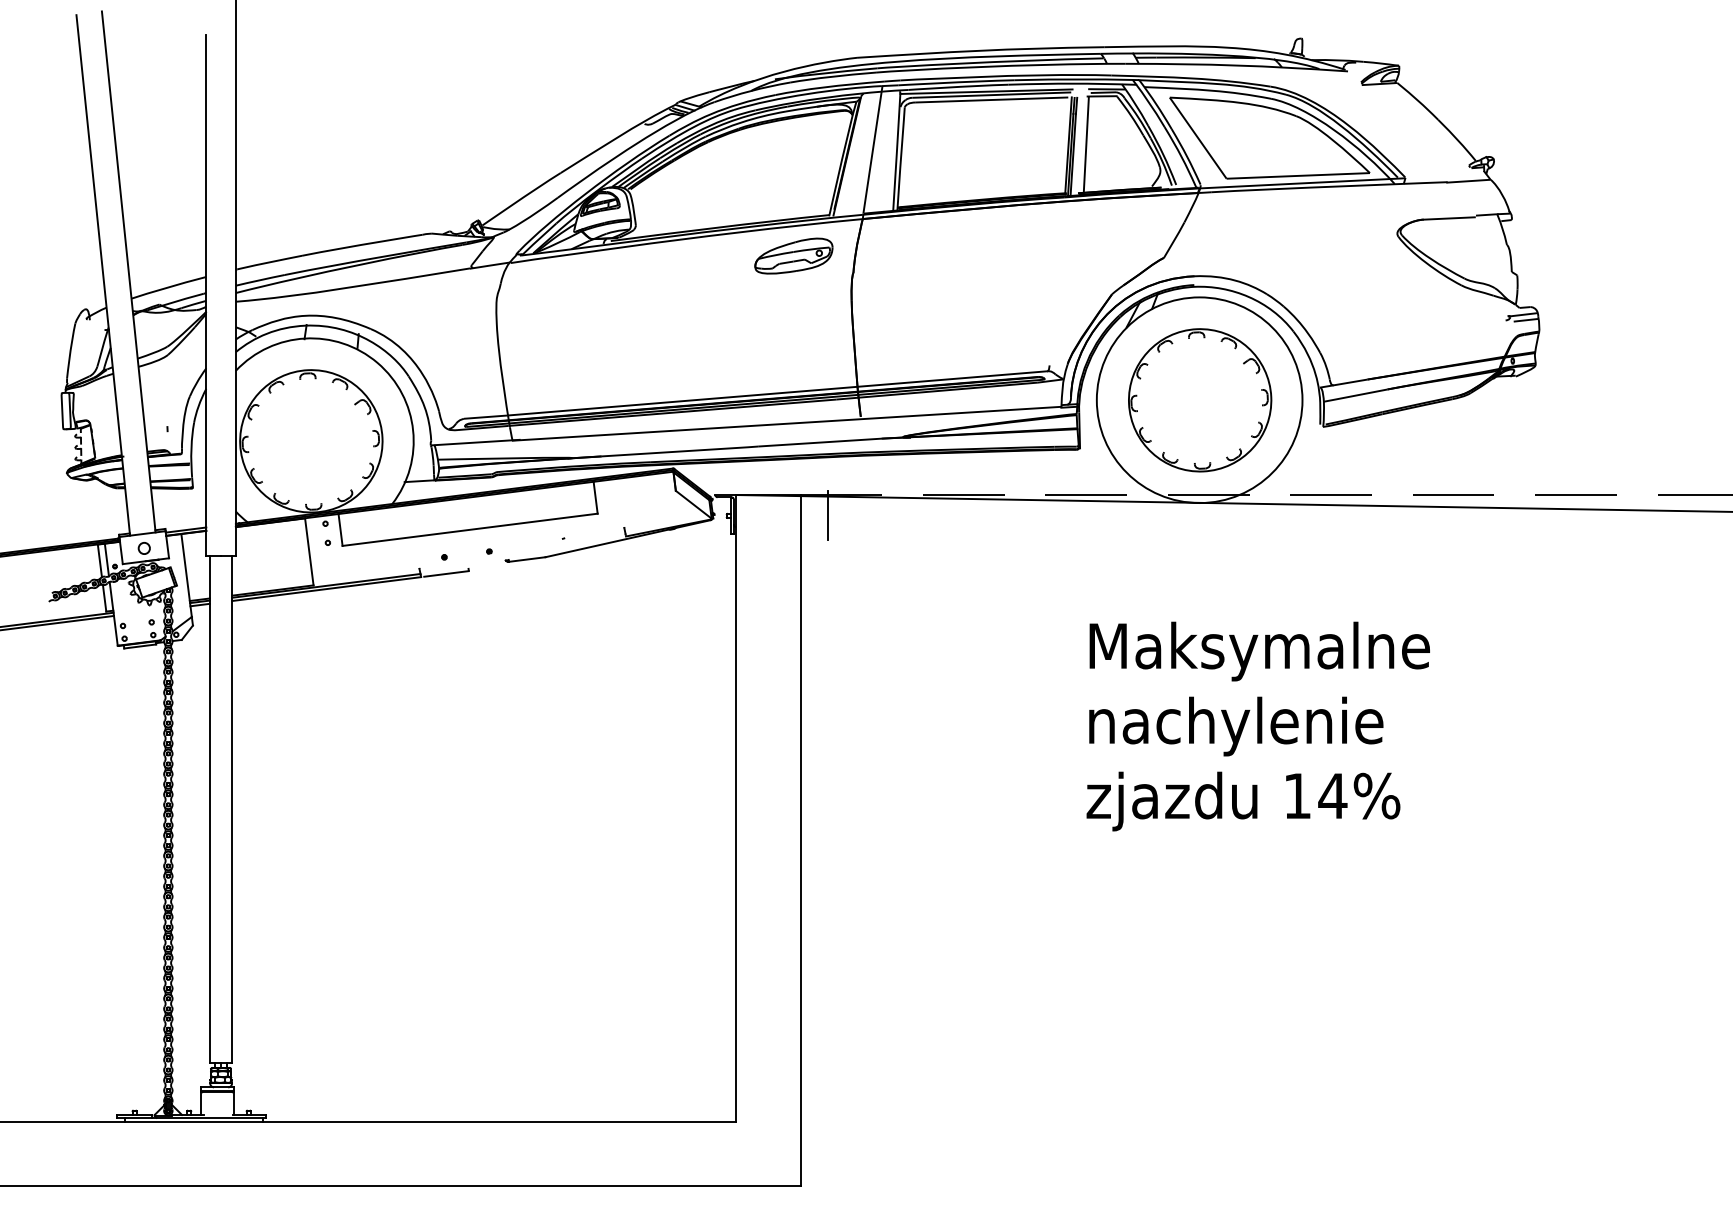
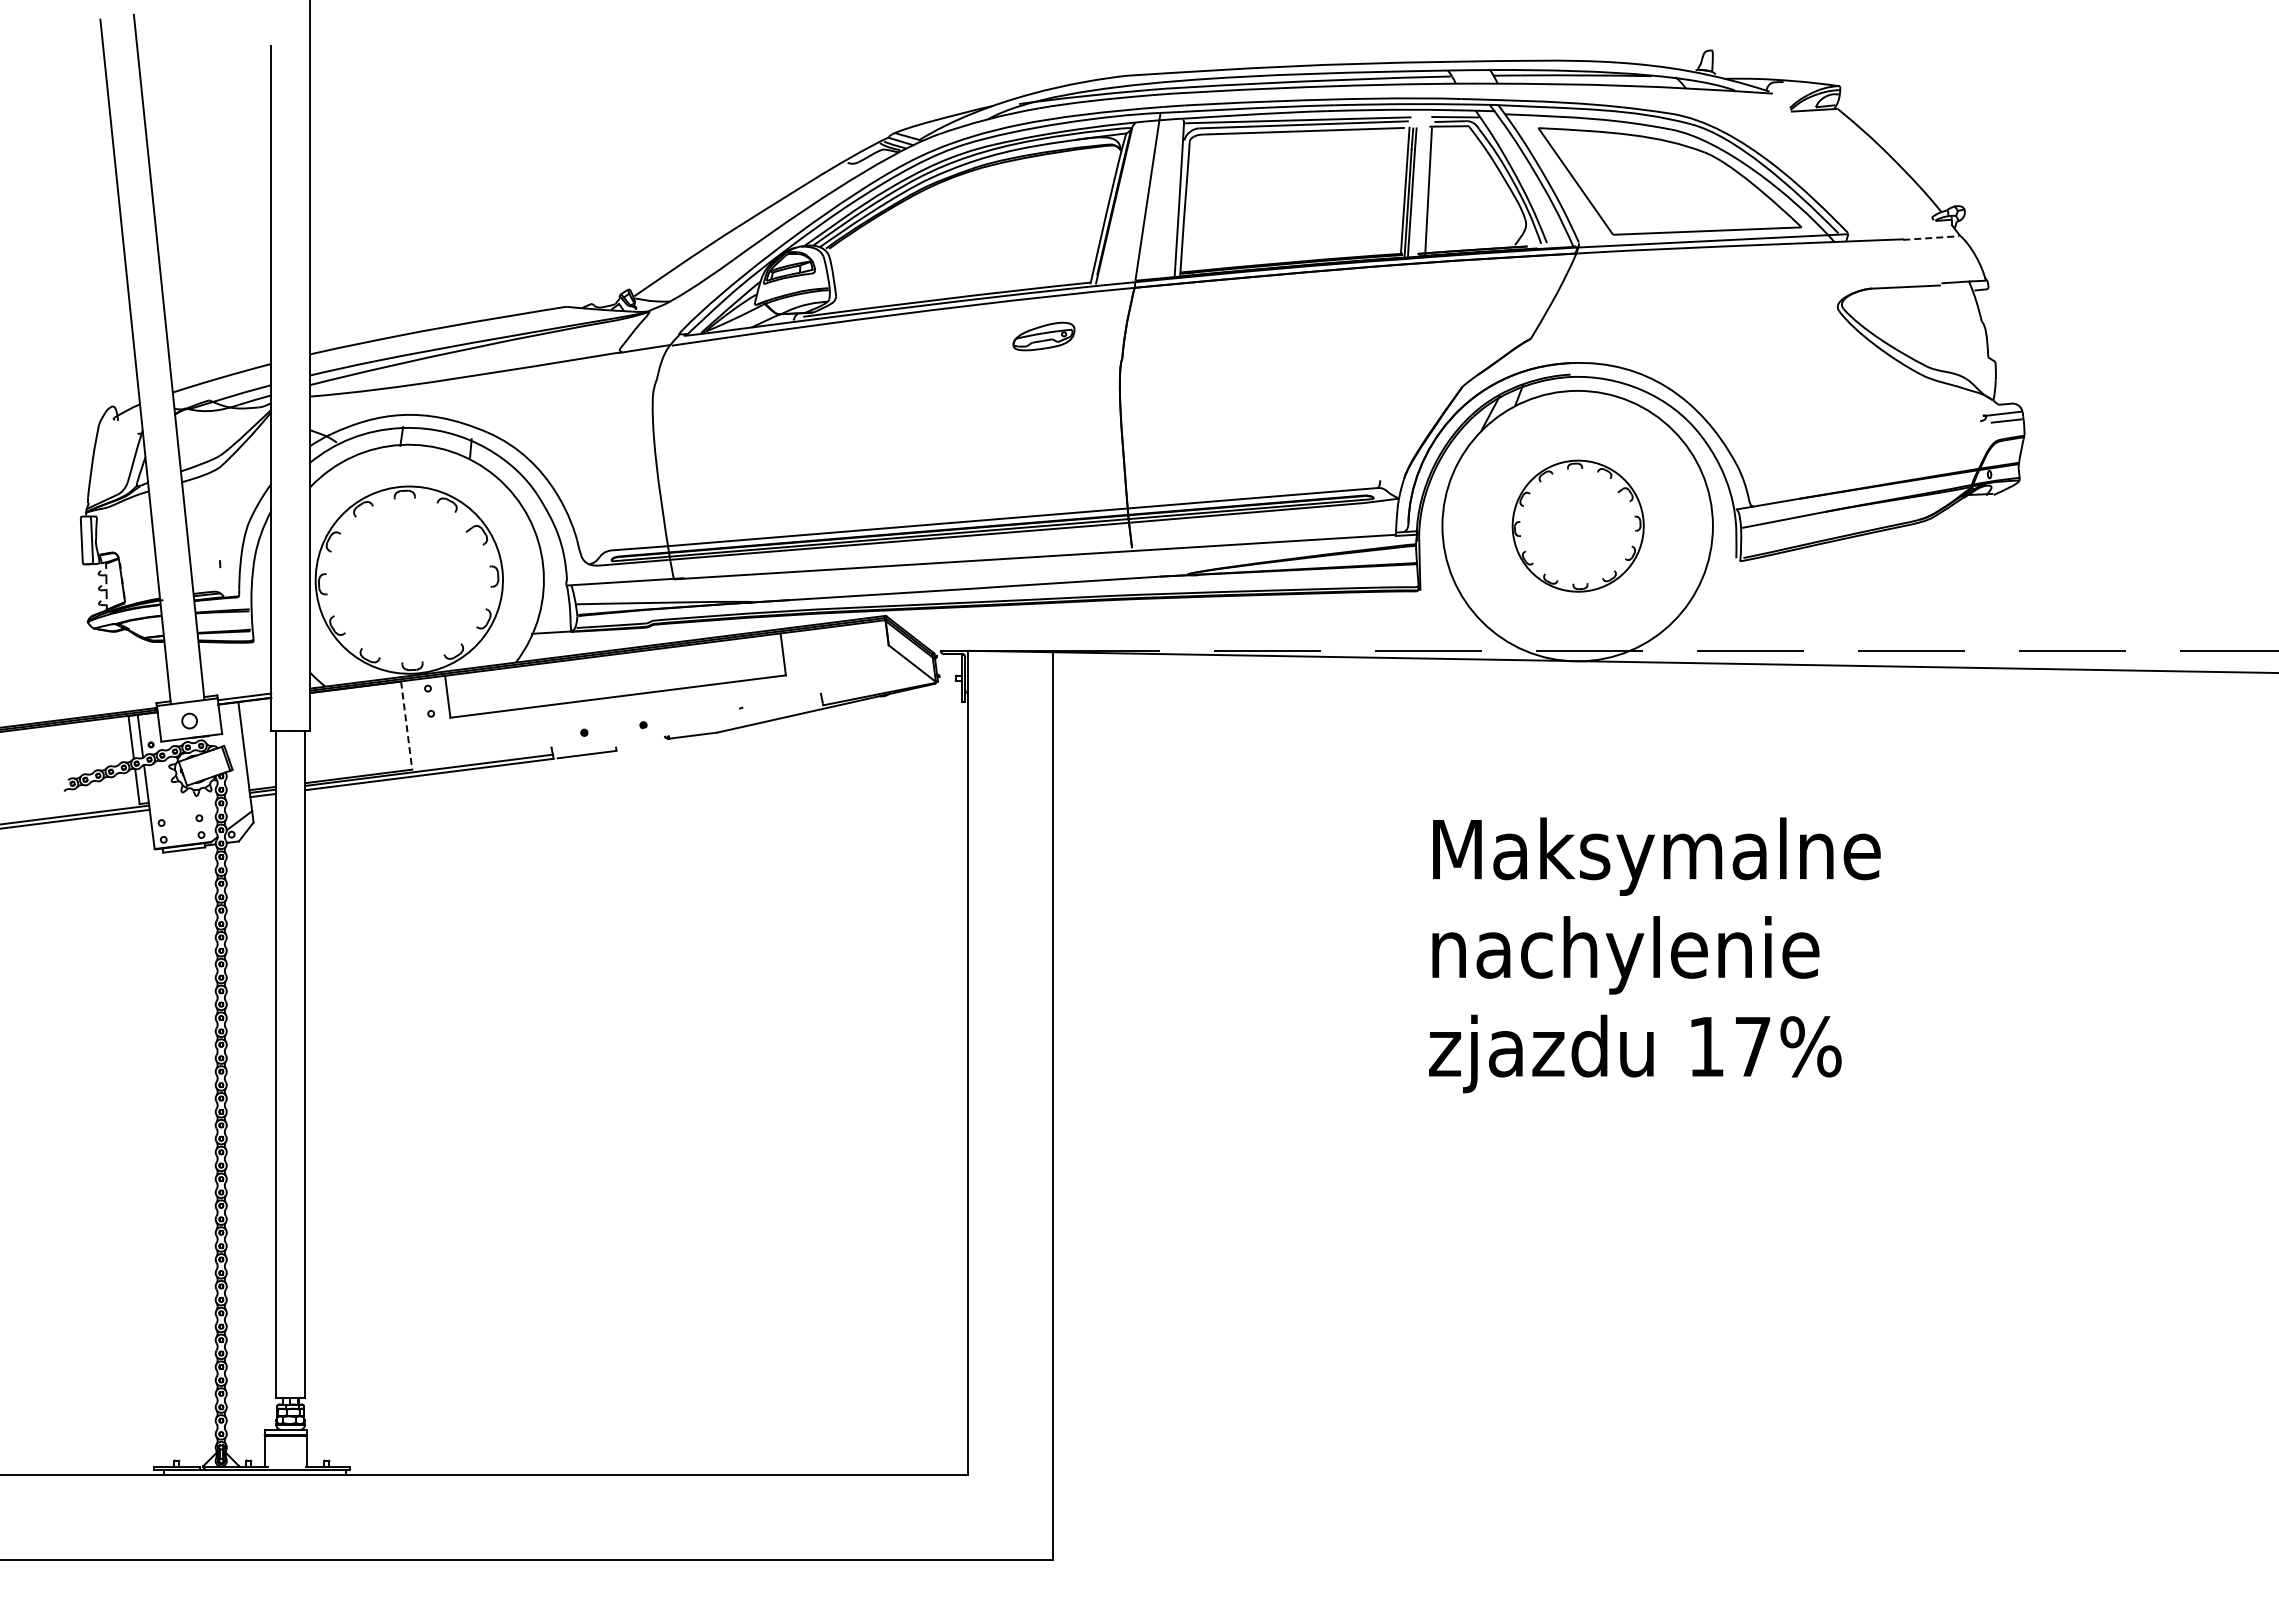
line: (1468, 181) -> (1931, 238), solid -> dashed
part: (793, 256) -> (1043, 336), size x0.6
part: (1199, 399) -> (1577, 525), size x0.7
line: (828, 515) -> (1089, 677), removed
line: (309, 552) -> (406, 726), solid -> dashed
text: (1332, 795) -> (1752, 1046), 14% -> 17%

